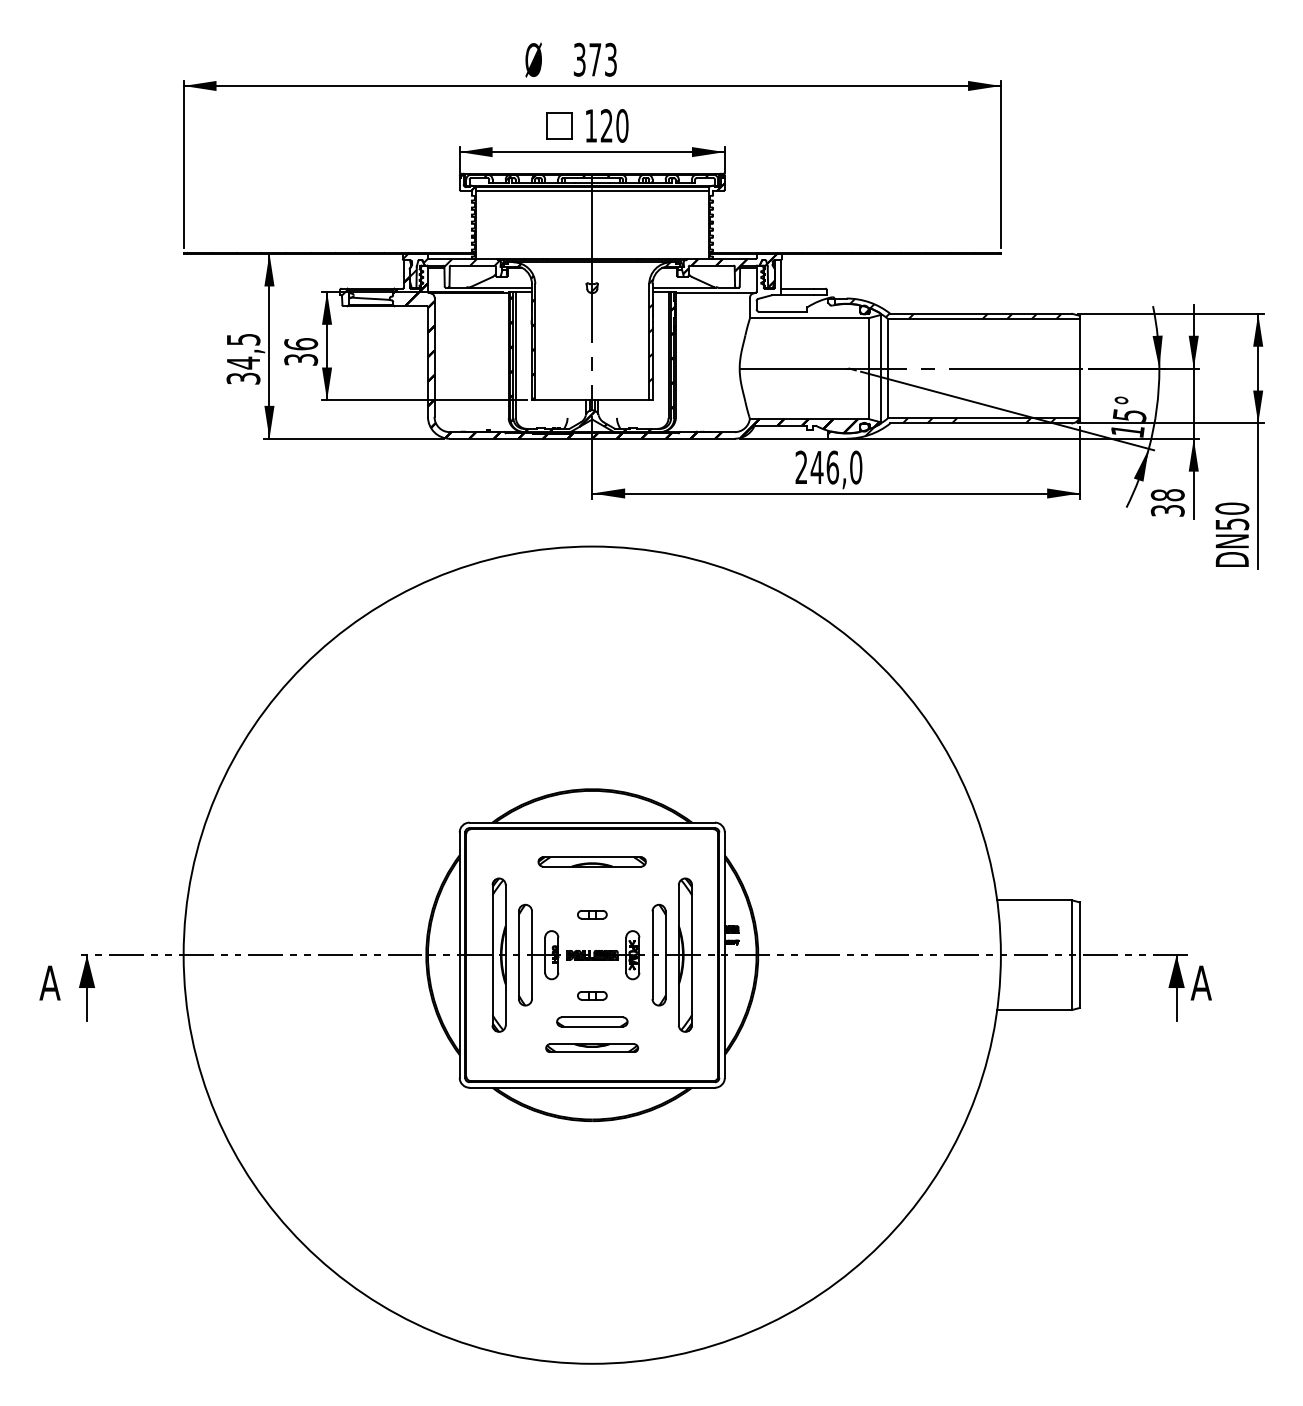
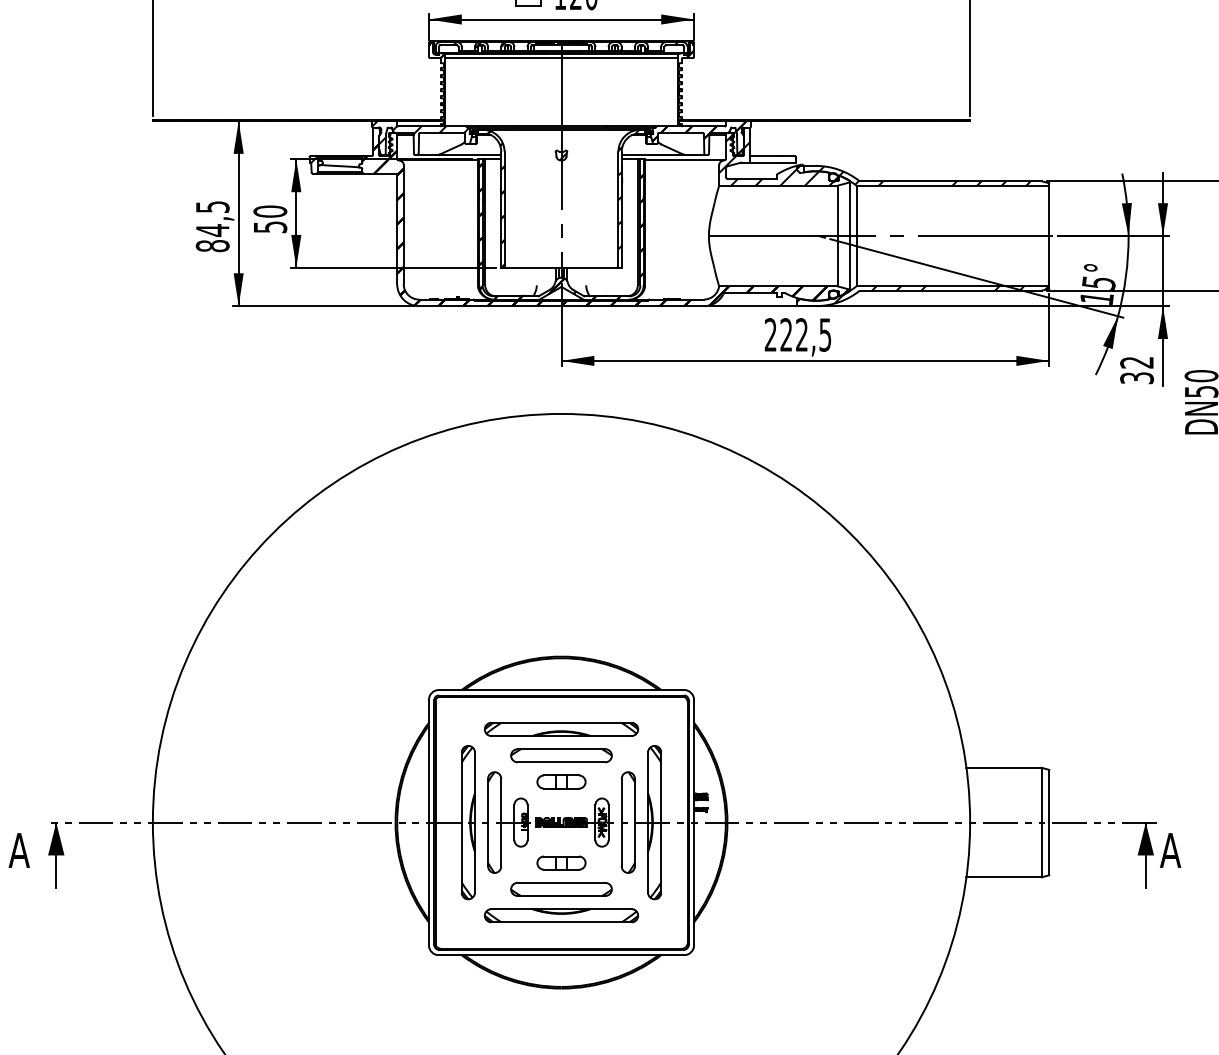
hatch: (807, 292) -> (776, 159), added
text: (300, 351) -> (269, 218), 36 -> 50
text: (243, 378) -> (212, 245), 34,5 -> 84,5
text: (836, 467) -> (805, 334), 246,0 -> 222,5
text: (1167, 495) -> (1136, 362), 38 -> 32
part: (591, 861) -> (560, 728), size x1.43
part: (592, 888) -> (561, 755), added
part: (592, 914) -> (561, 781), size x1.67
part: (592, 995) -> (561, 862), size x1.67
part: (592, 1021) -> (561, 888), size x1.43
part: (591, 1047) -> (560, 914), size x1.67

